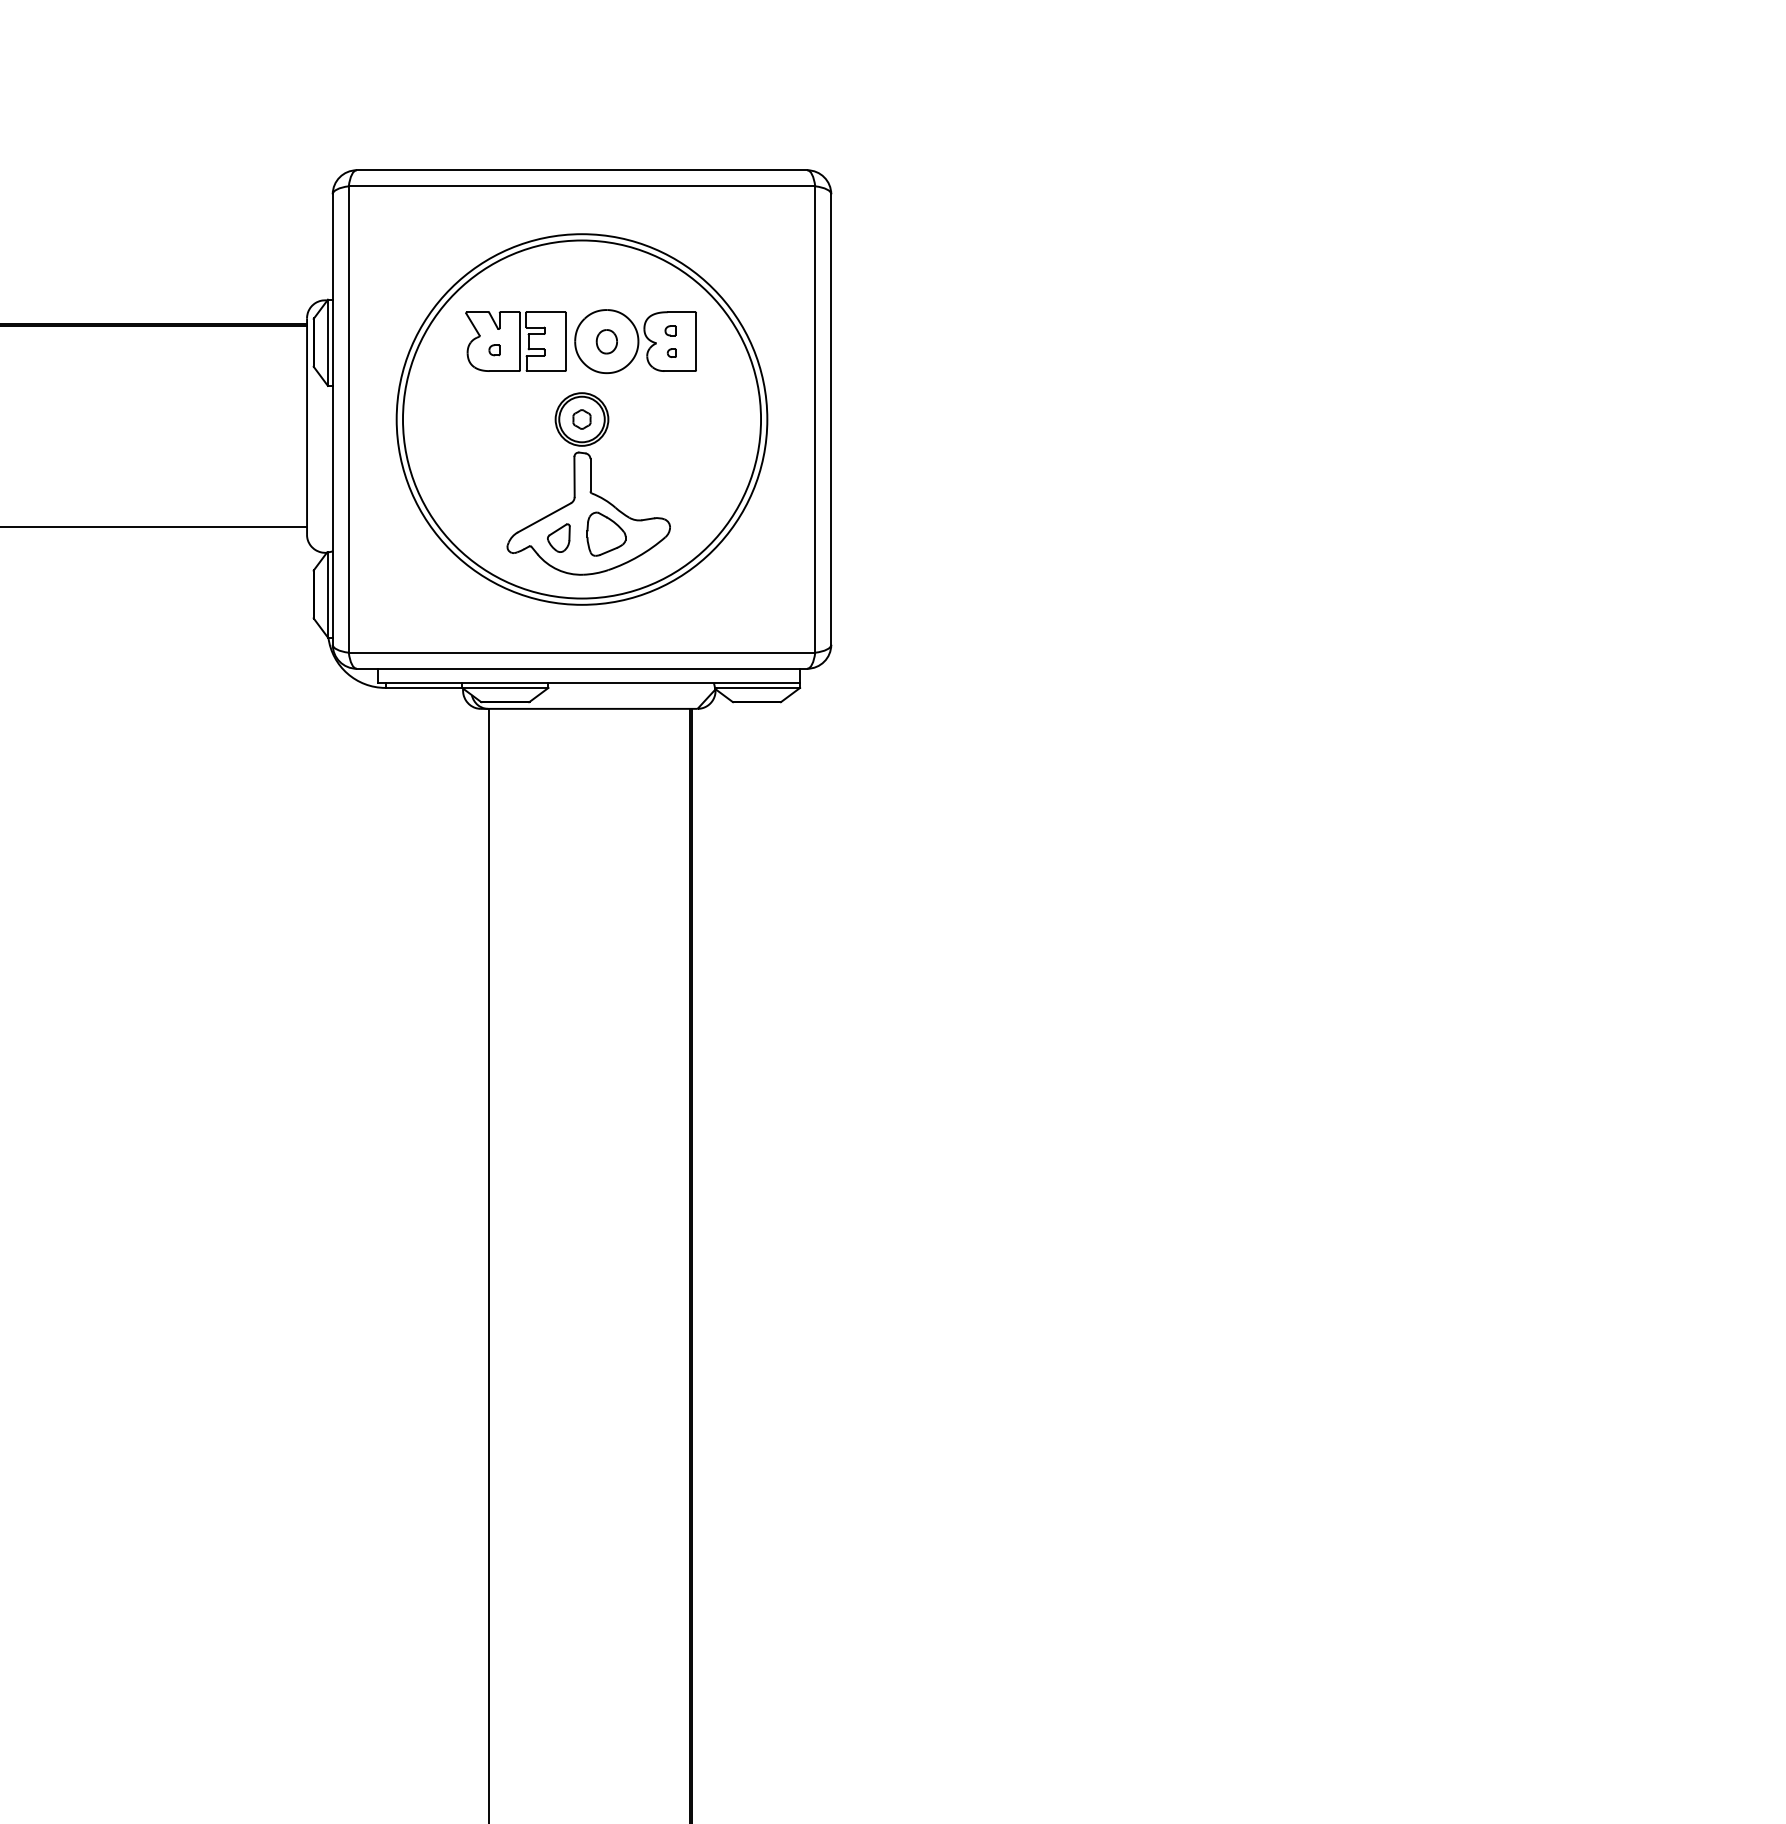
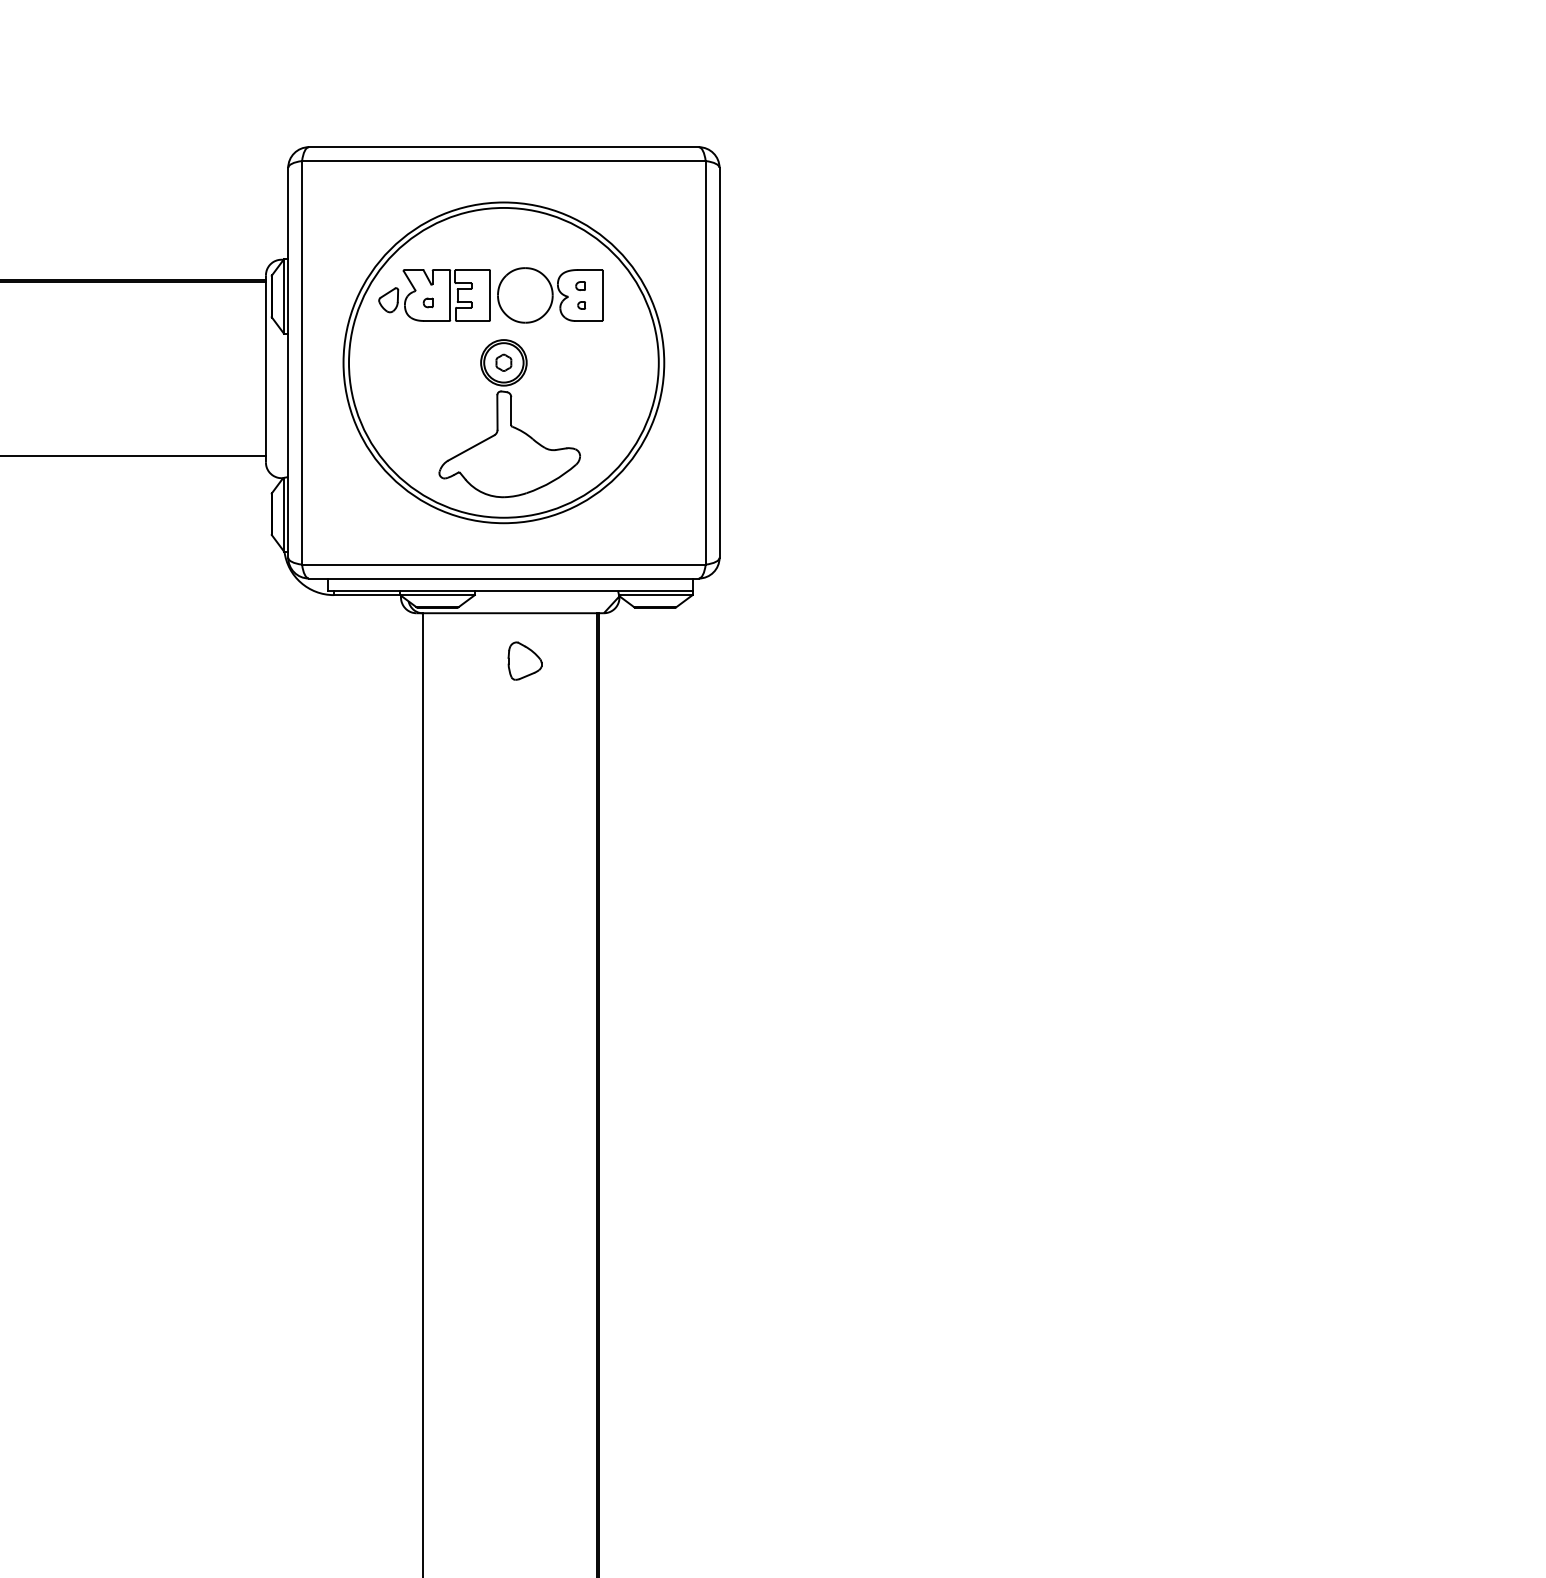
part: (606, 341) -> (525, 295), removed
part: (606, 533) -> (525, 660), moved
part: (558, 537) -> (388, 299), moved

